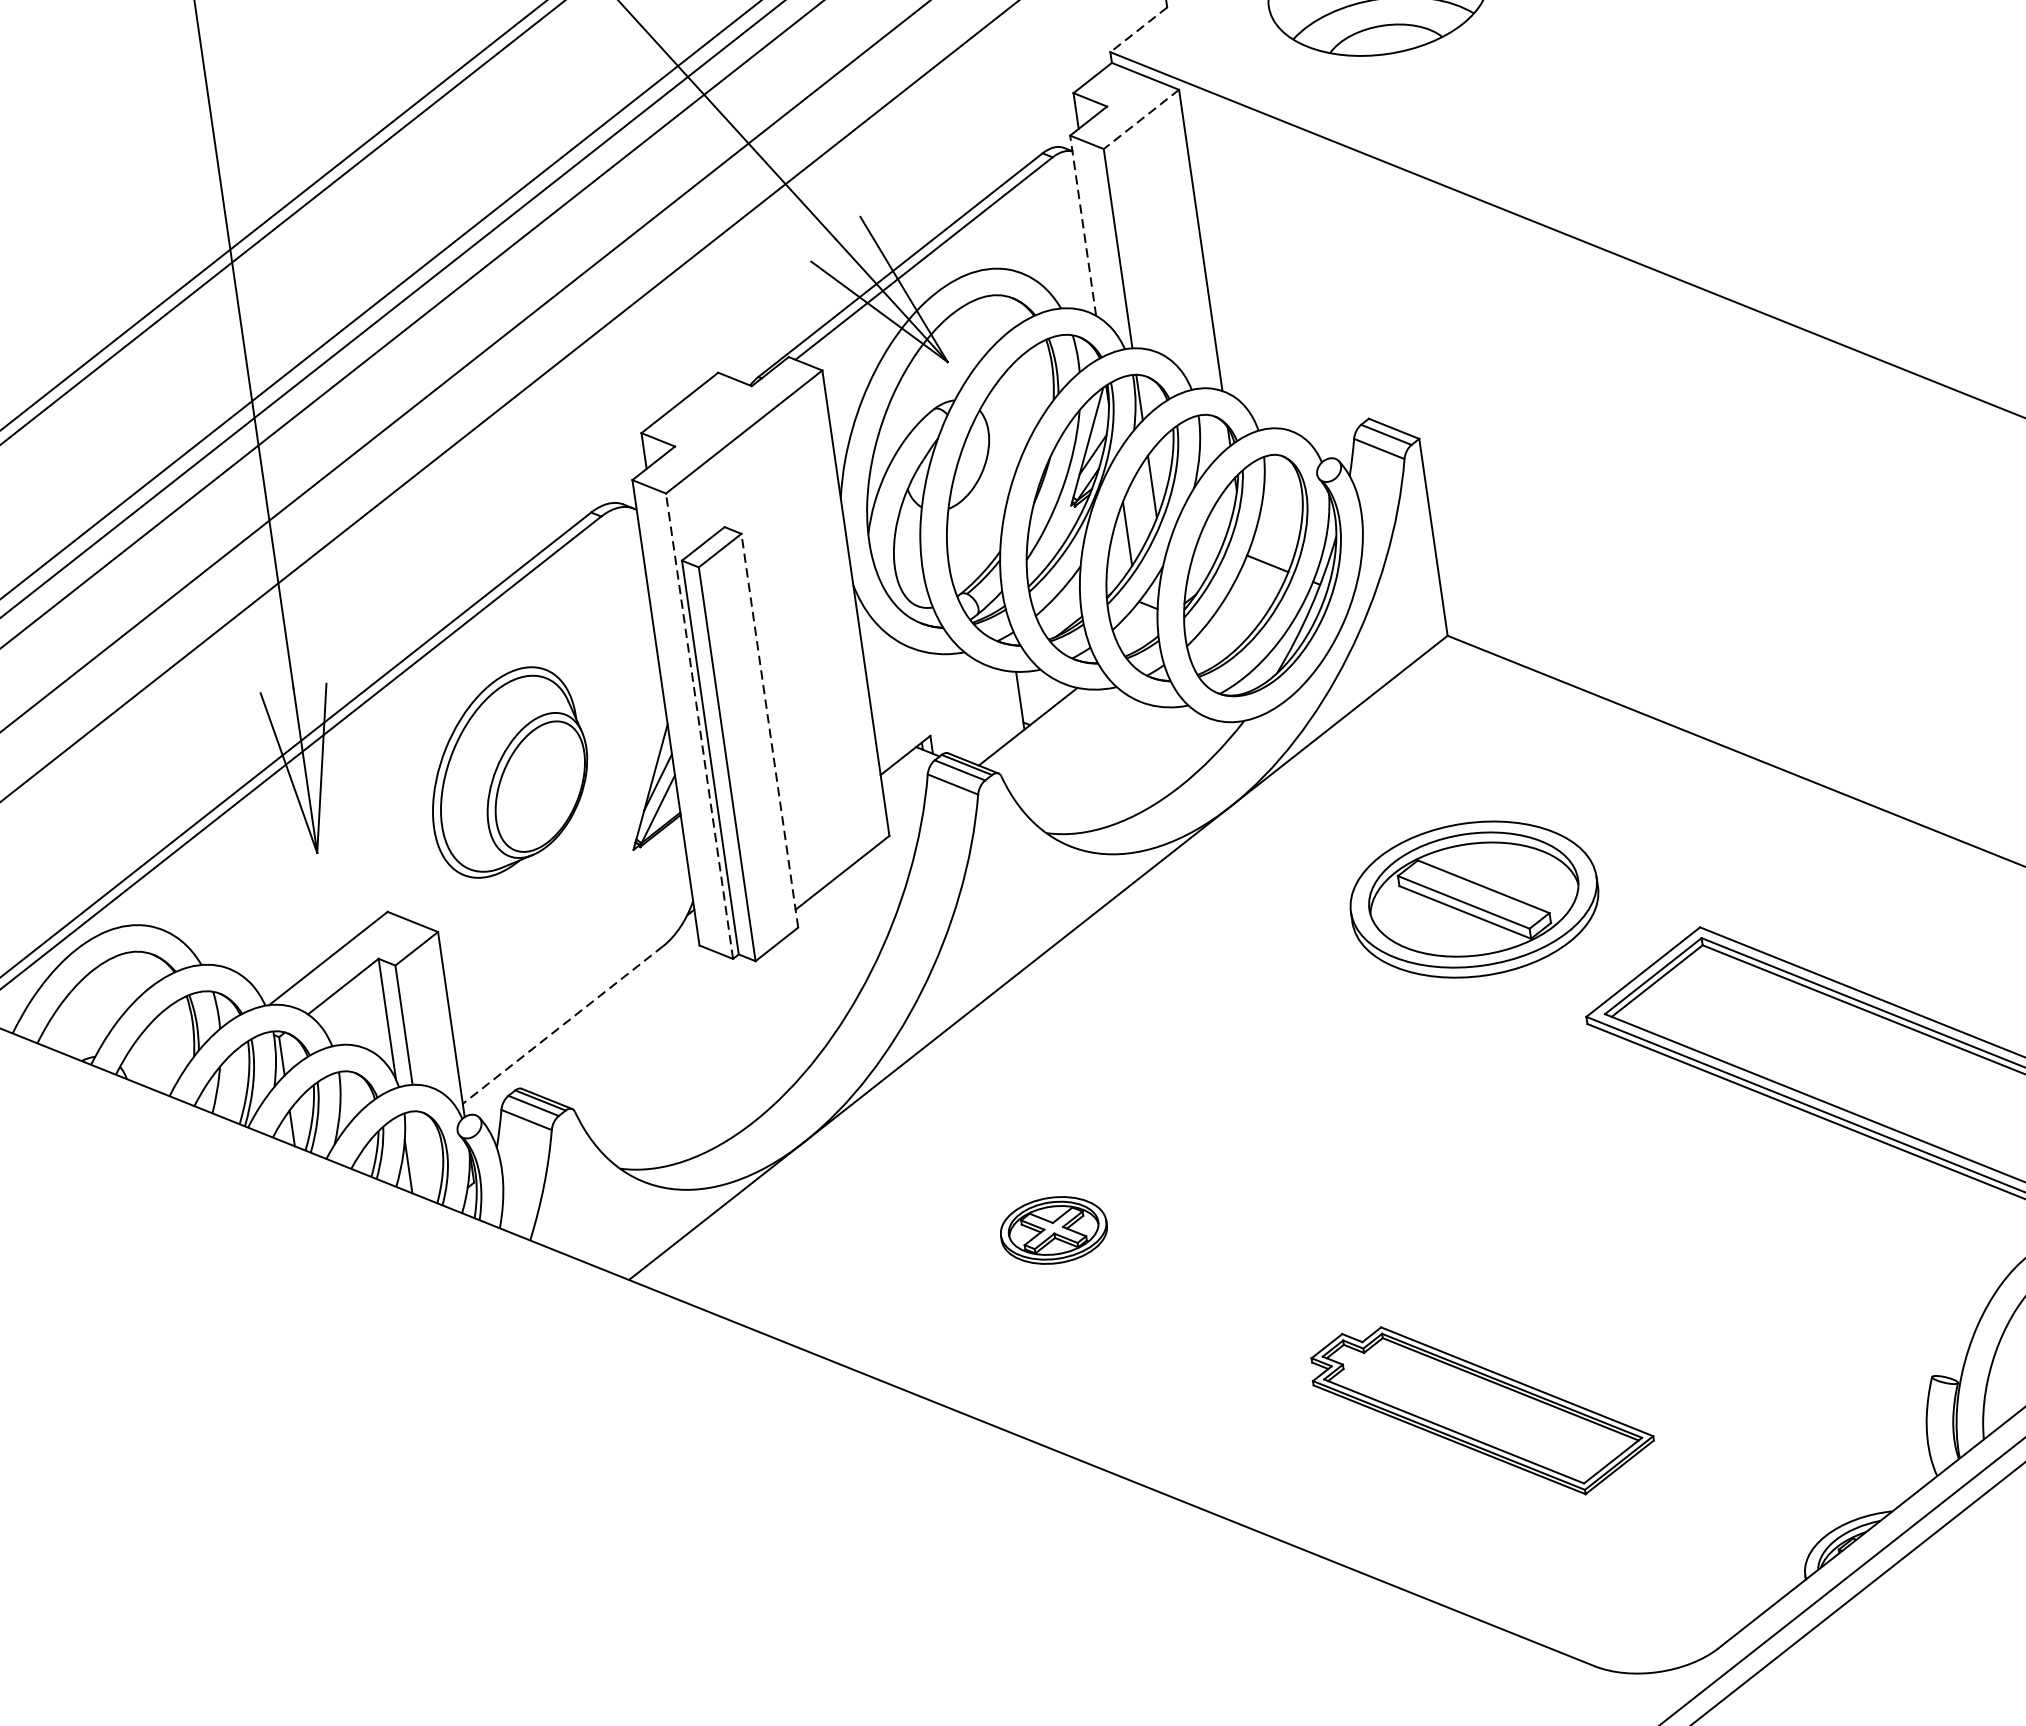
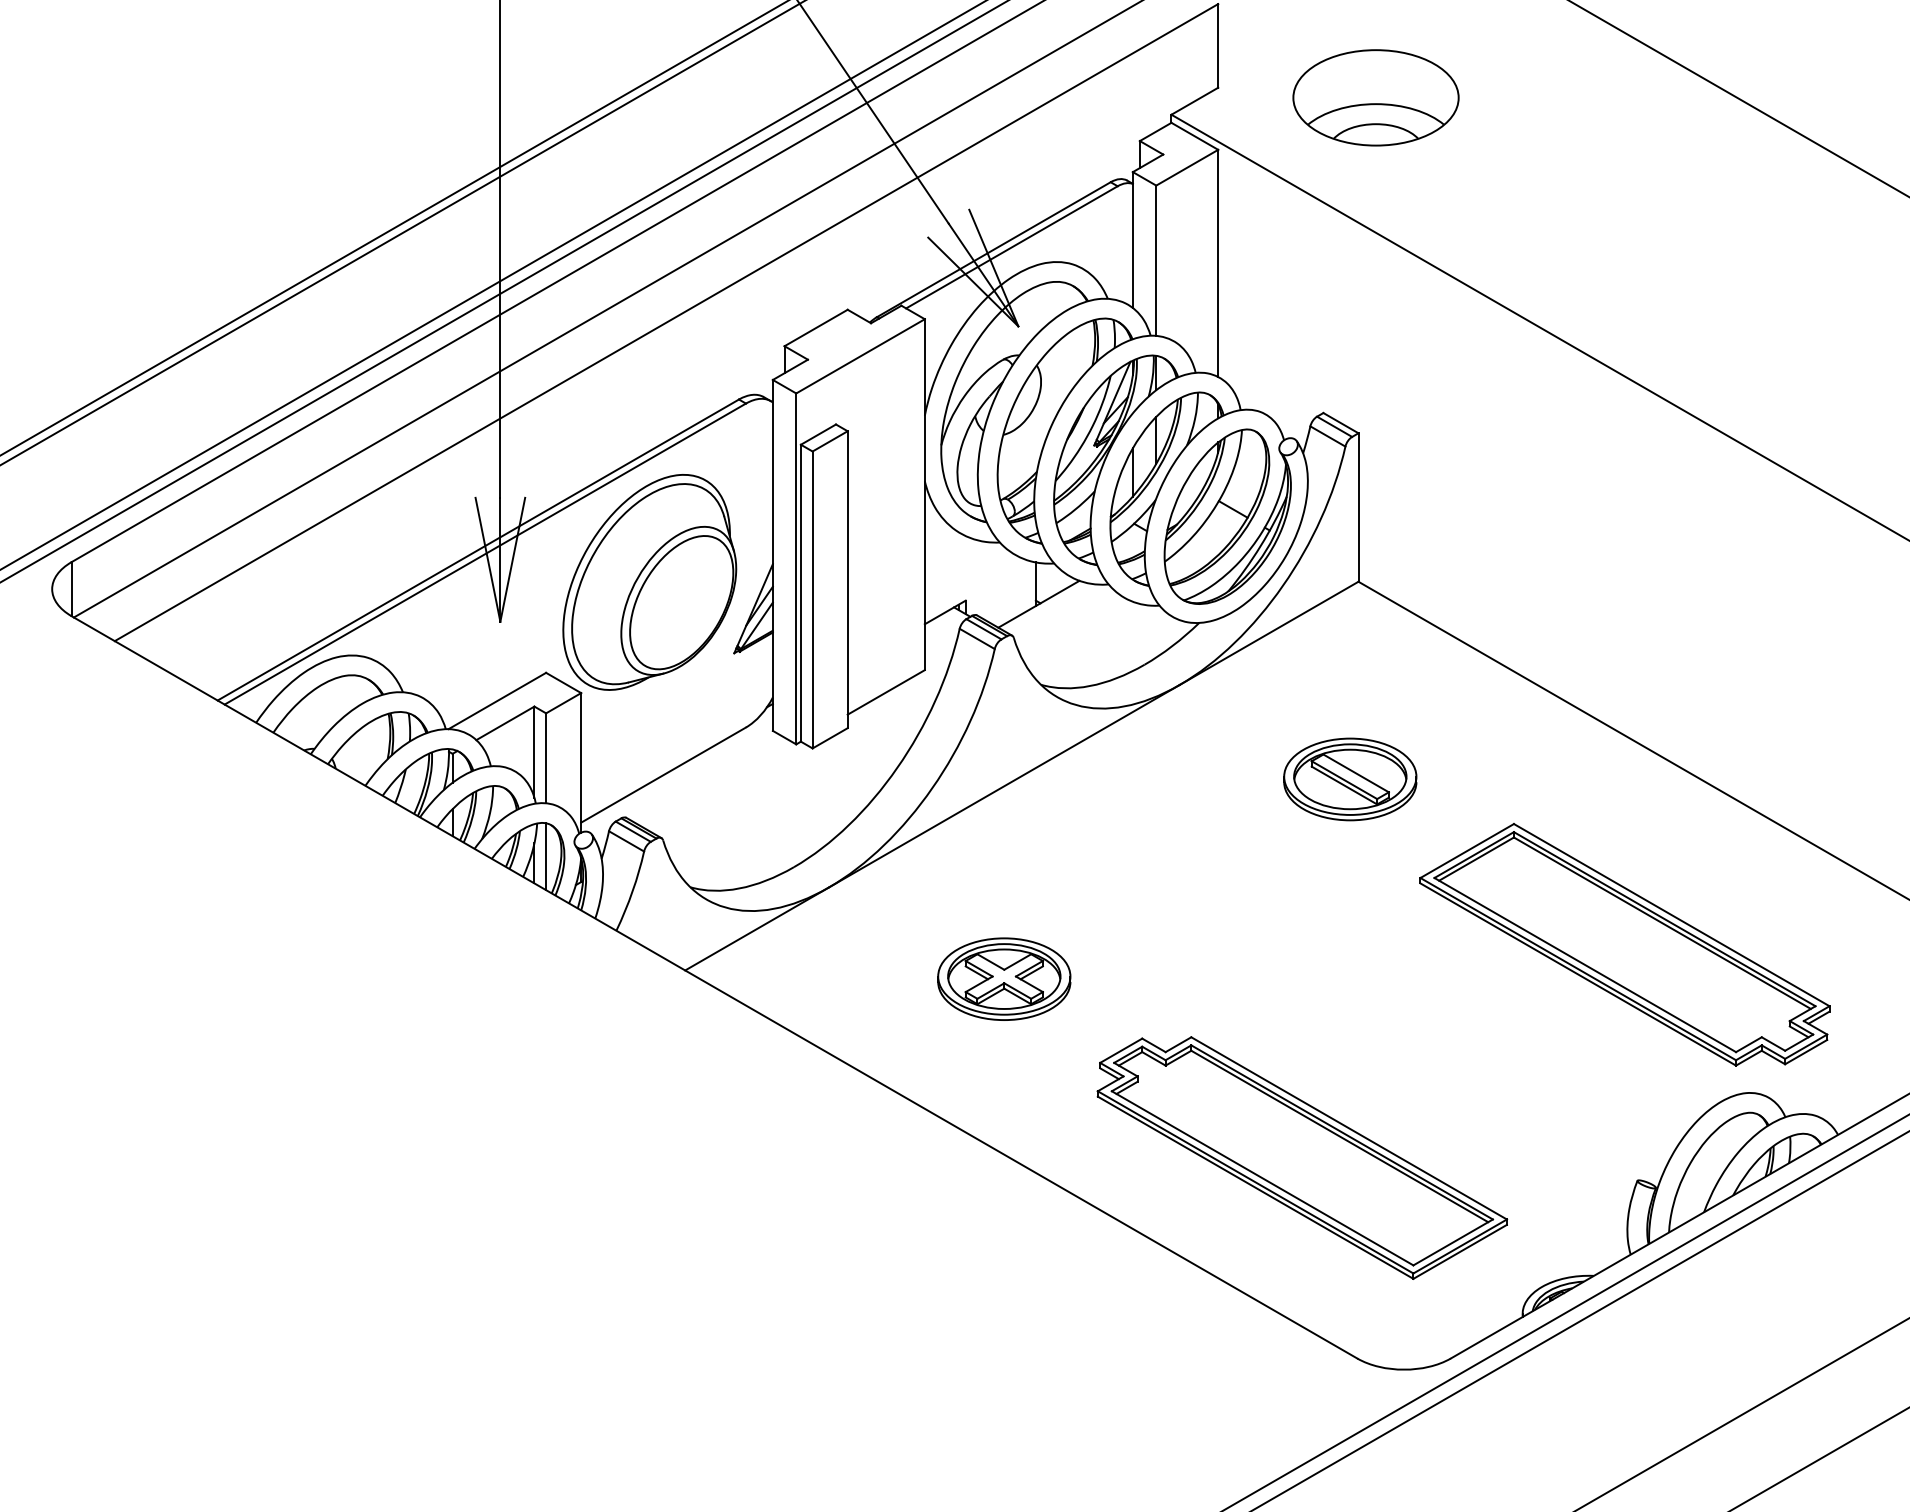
line: (1138, 30) -> (1194, 101), dashed -> solid
line: (1141, 119) -> (1187, 167), dashed -> solid
line: (1082, 226) -> (1132, 240), dashed -> solid
line: (699, 725) -> (796, 568), dashed -> solid
line: (769, 730) -> (847, 579), dashed -> solid
part: (507, 772) -> (649, 582), size x1.43
part: (1474, 899) -> (1350, 779), size x0.71
line: (562, 1025) -> (663, 775), dashed -> solid
line: (423, 1155) -> (546, 856), added
part: (1053, 1229) -> (1004, 978), size x1.67
part: (1483, 1410) -> (1302, 1157), size x1.67

